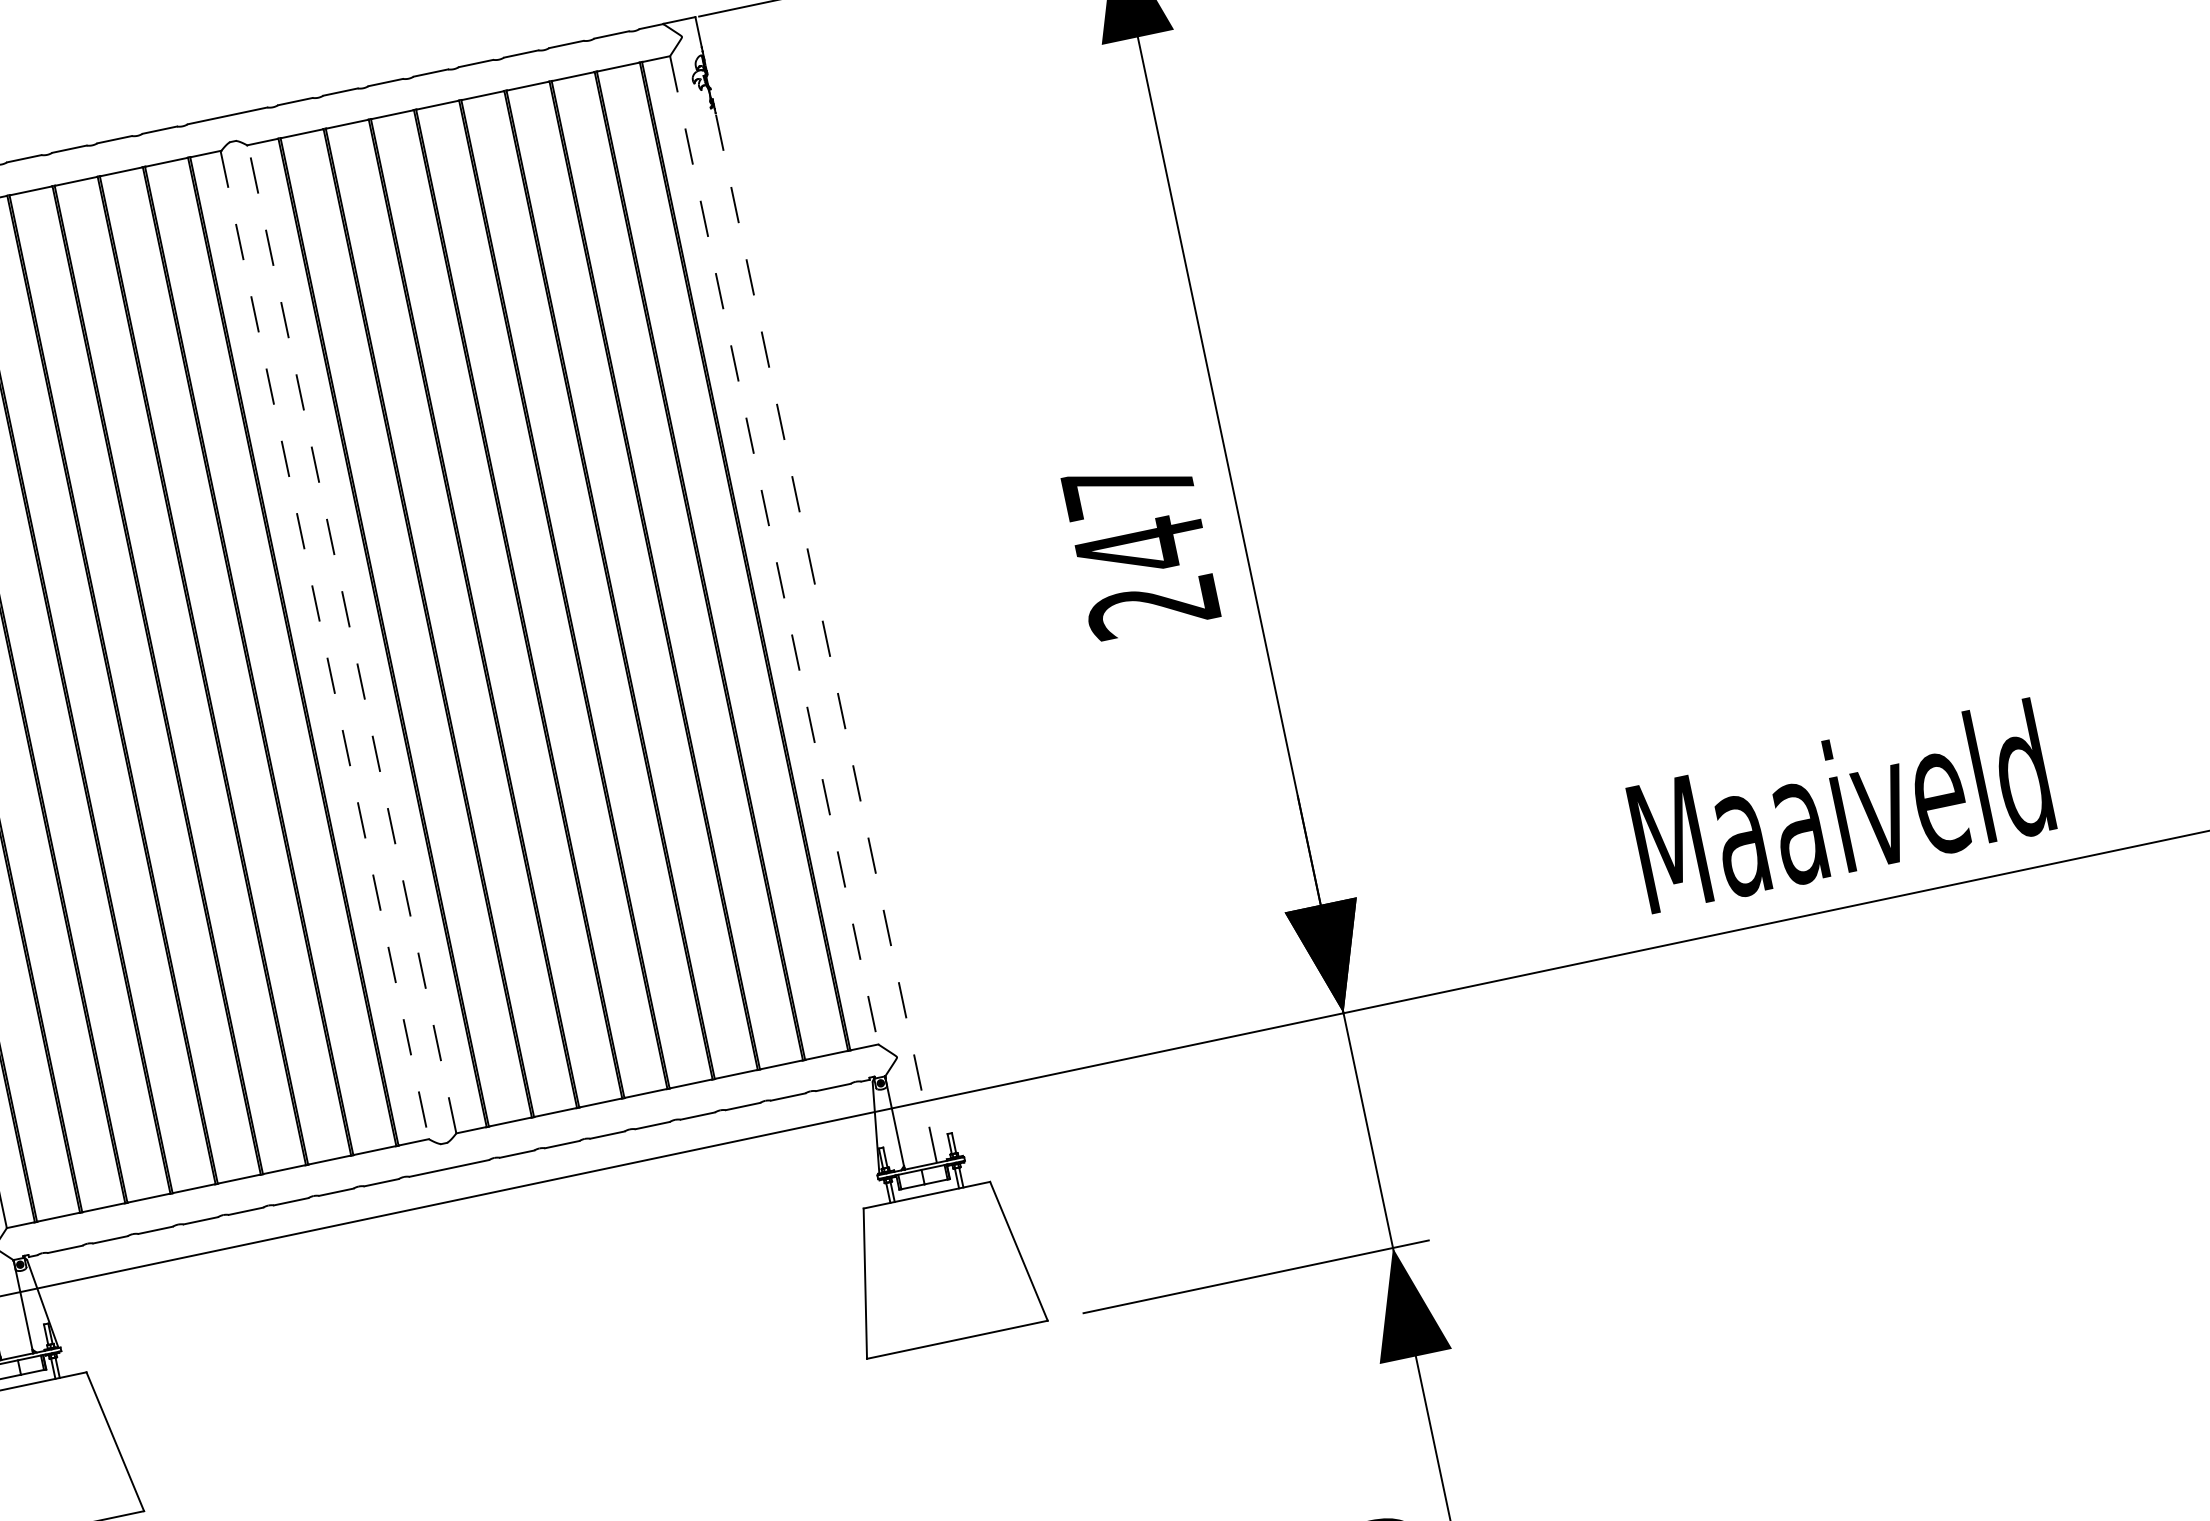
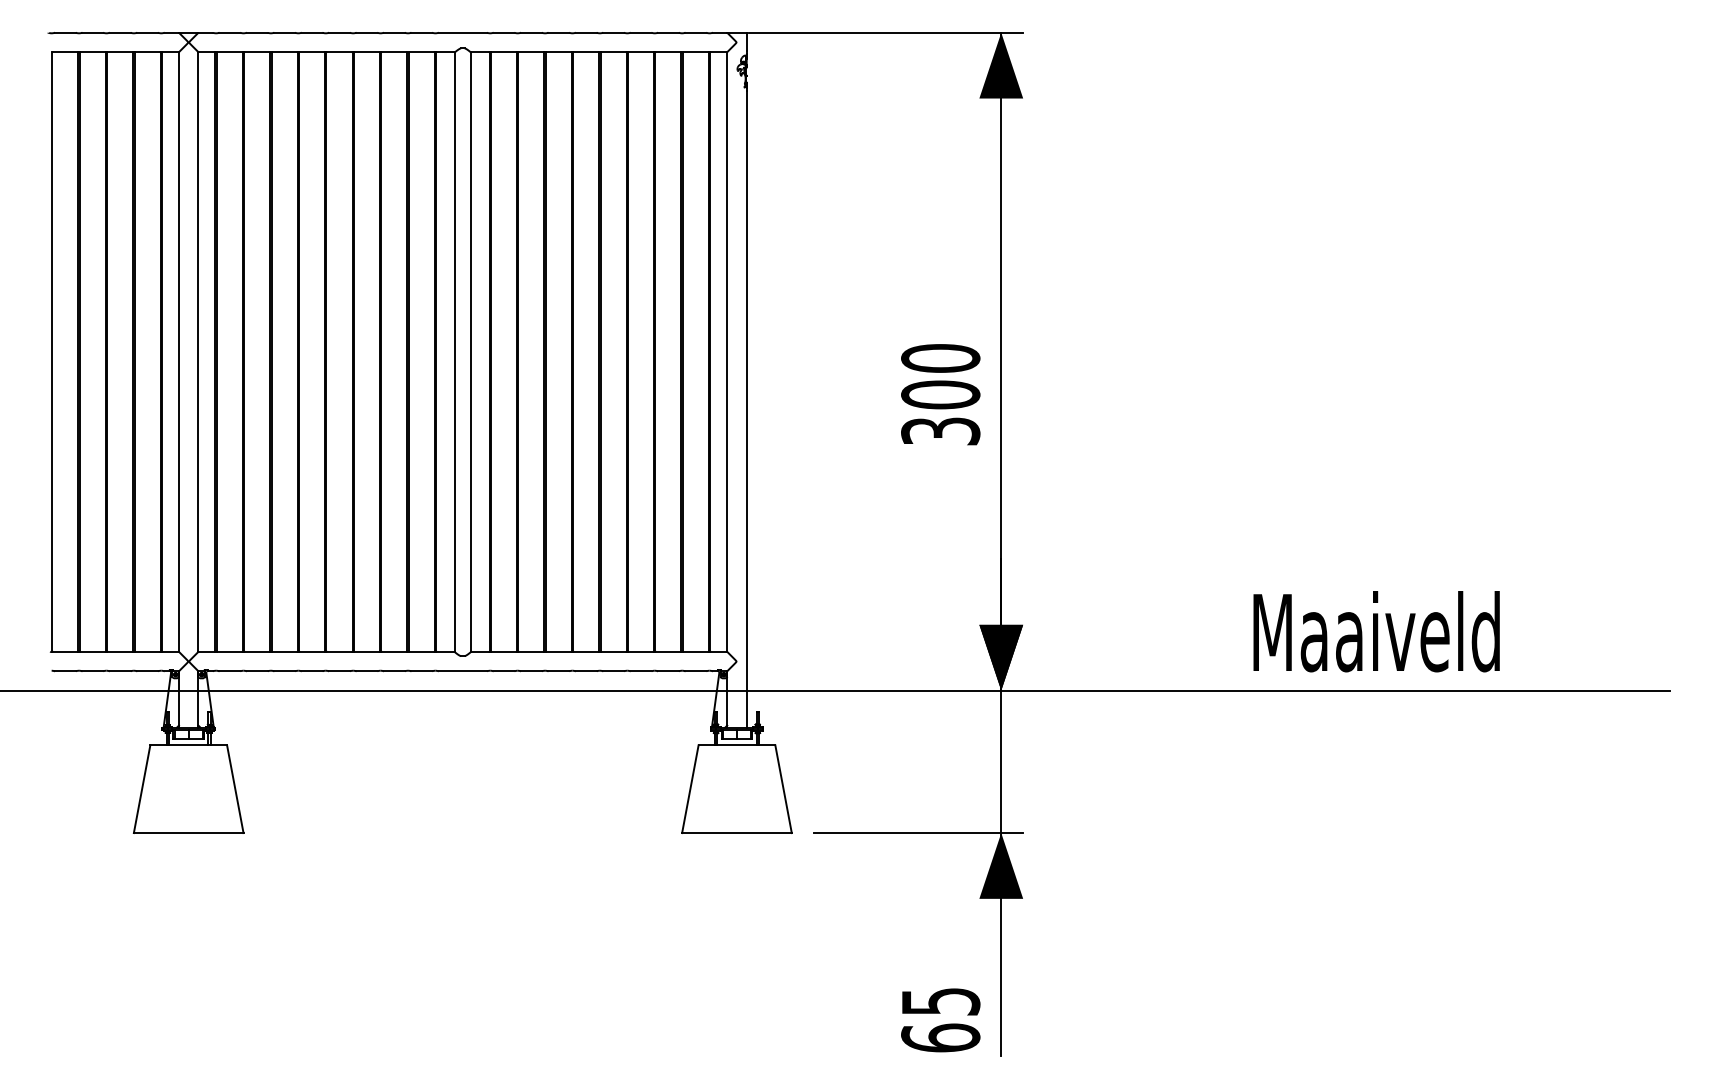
text: (1140, 546) -> (940, 394), 247 -> 300
line: (774, 551) -> (727, 352), dashed -> solid
line: (825, 636) -> (746, 408), dashed -> solid
line: (352, 639) -> (471, 352), dashed -> solid
line: (324, 645) -> (454, 352), dashed -> solid
text: (1840, 806) -> (1376, 631), moved

